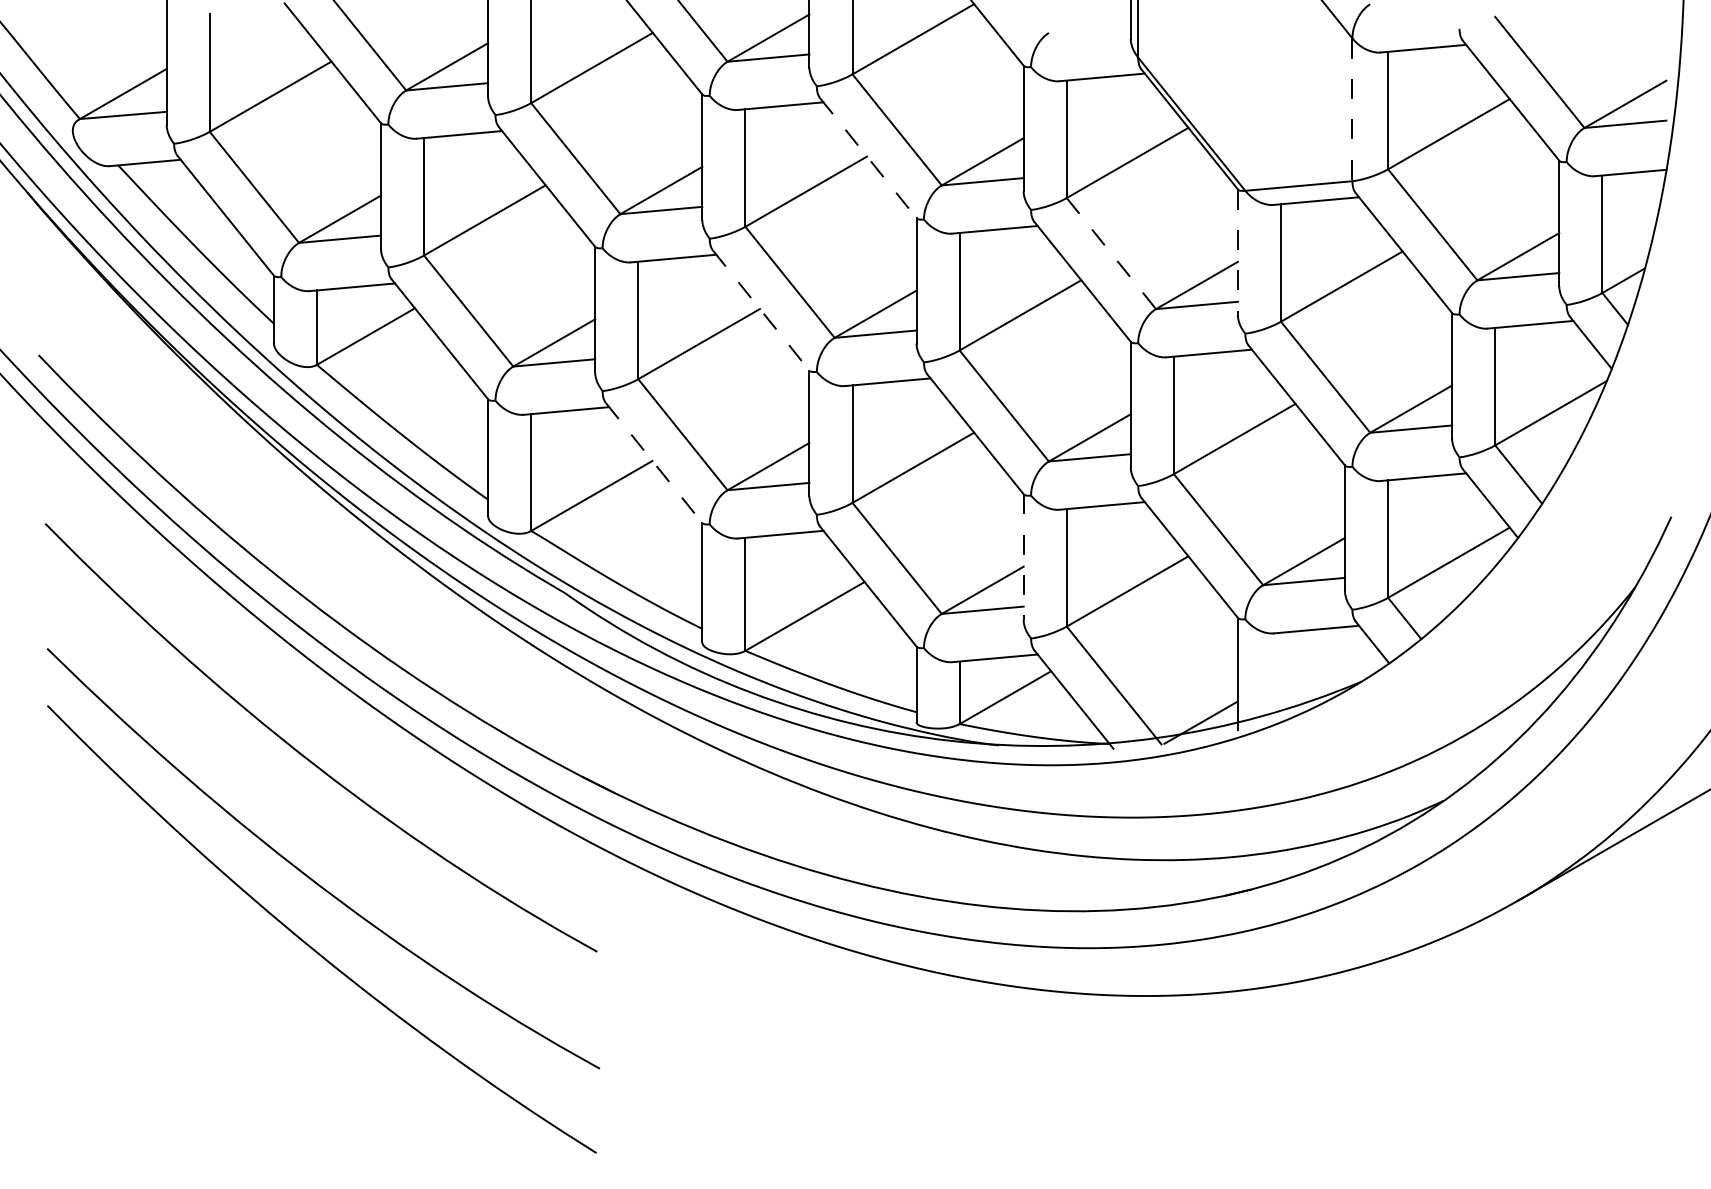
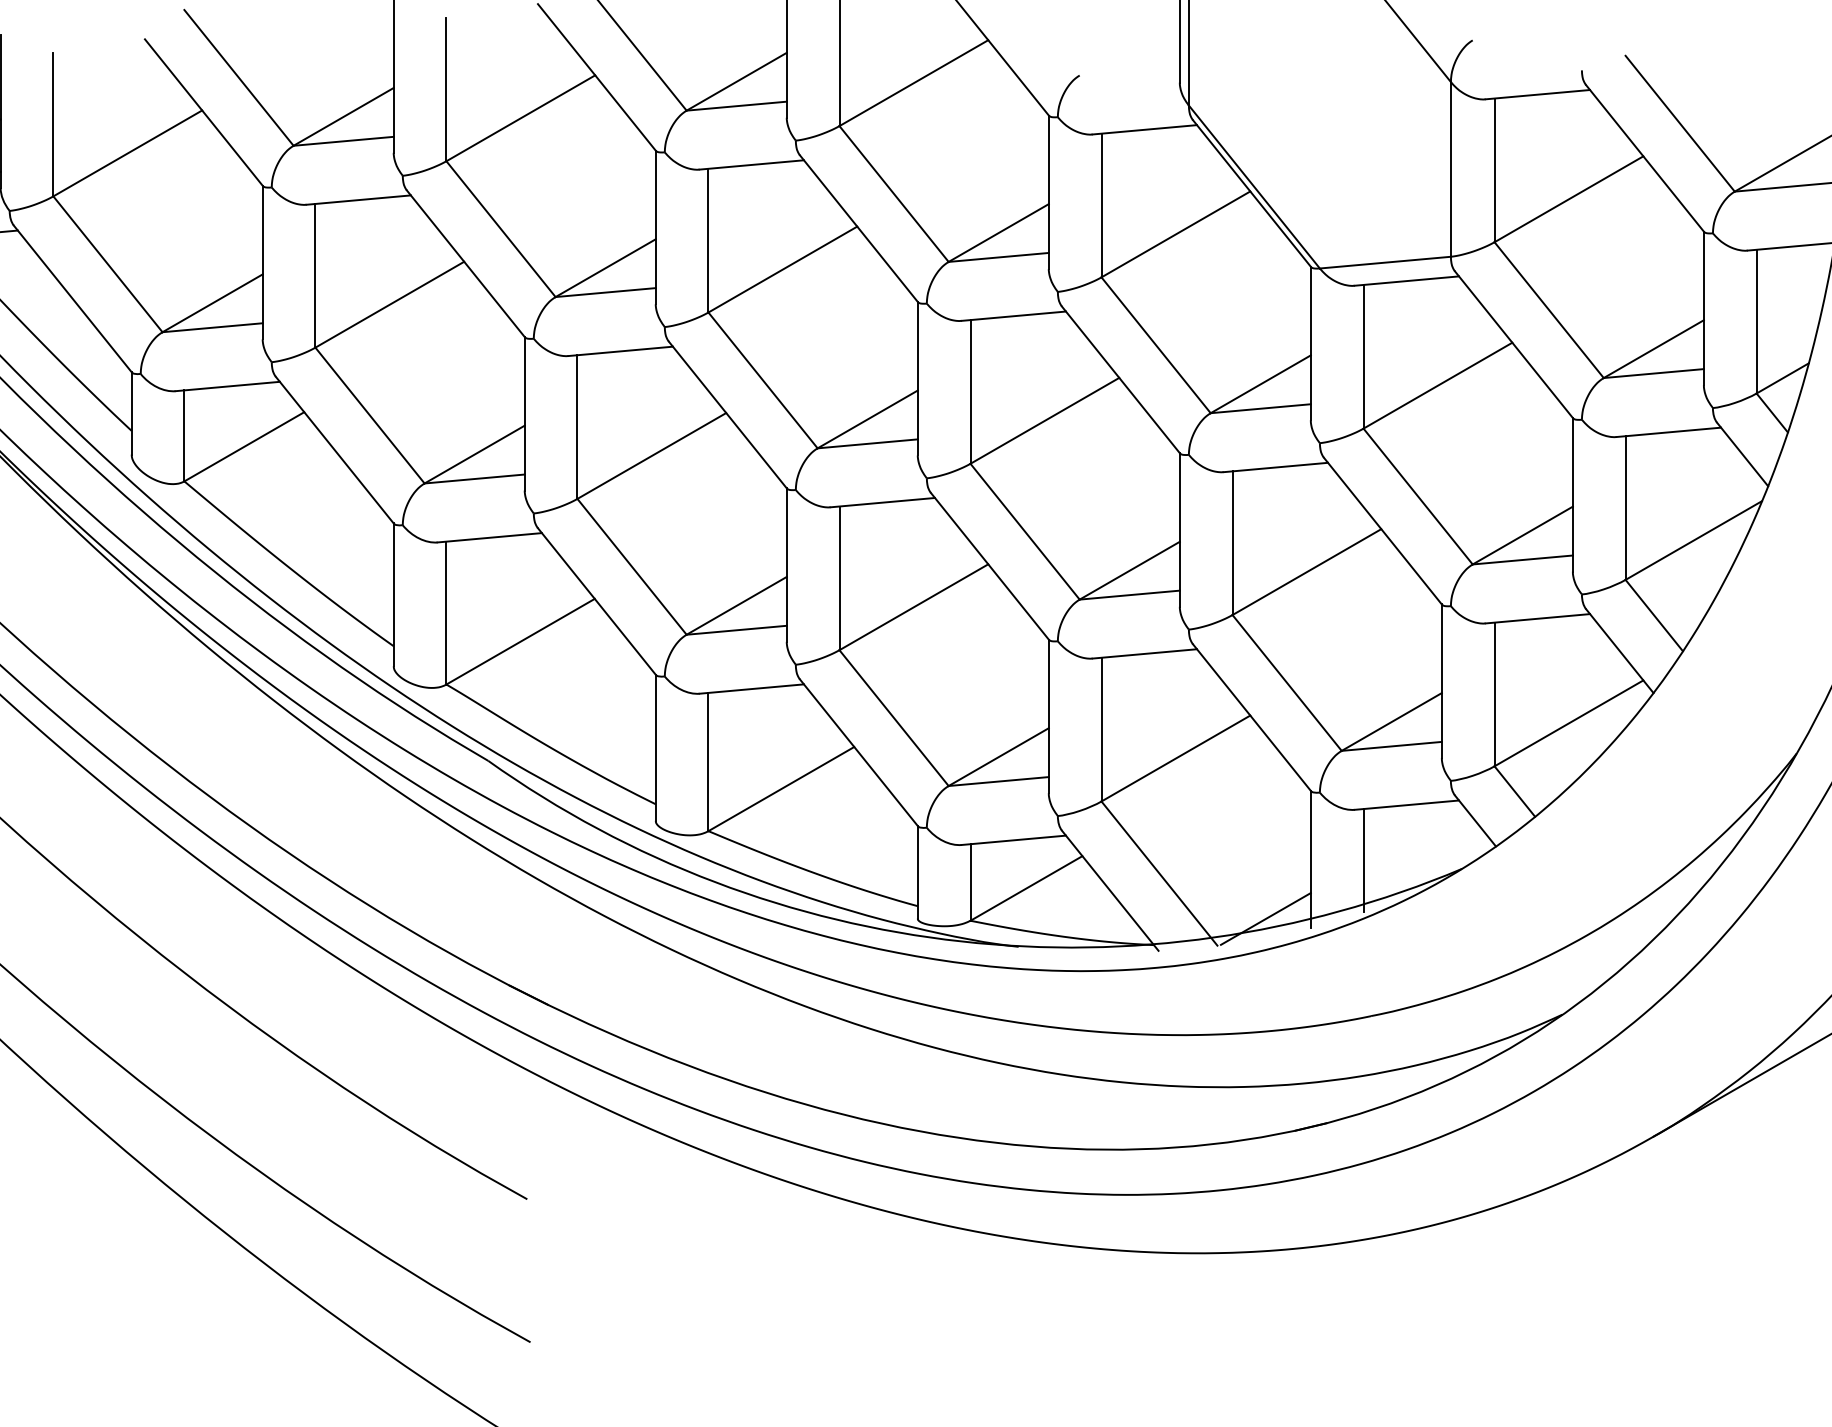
line: (1352, 110) -> (1450, 170), dashed -> solid
line: (868, 158) -> (859, 228), dashed -> solid
line: (1237, 252) -> (1310, 343), dashed -> solid
line: (1111, 253) -> (1156, 345), dashed -> solid
line: (761, 311) -> (728, 416), dashed -> solid
line: (654, 463) -> (597, 602), dashed -> solid
line: (1023, 557) -> (1048, 716), dashed -> solid
line: (1281, 674) -> (1364, 860), added

